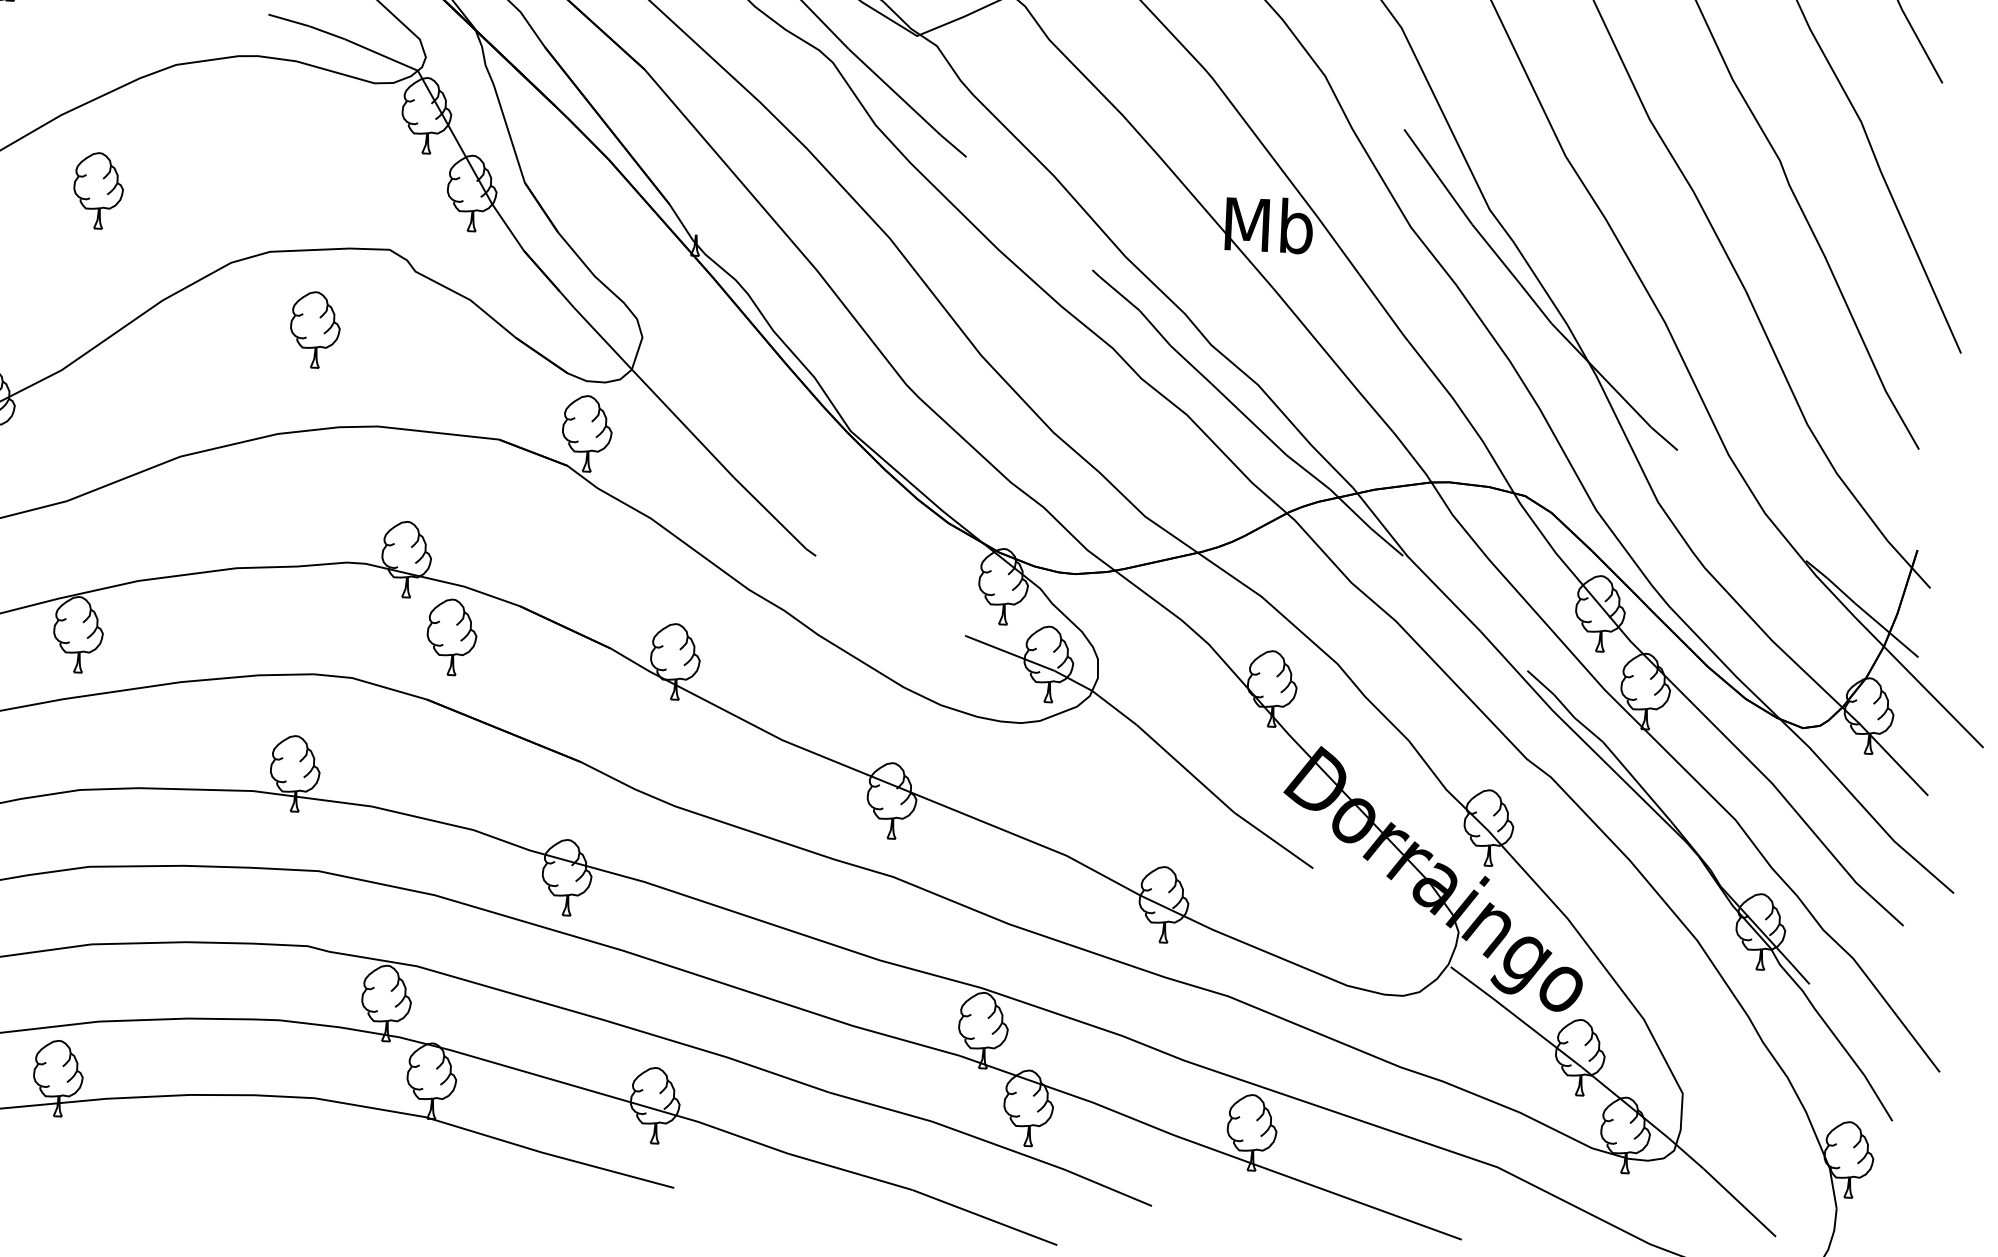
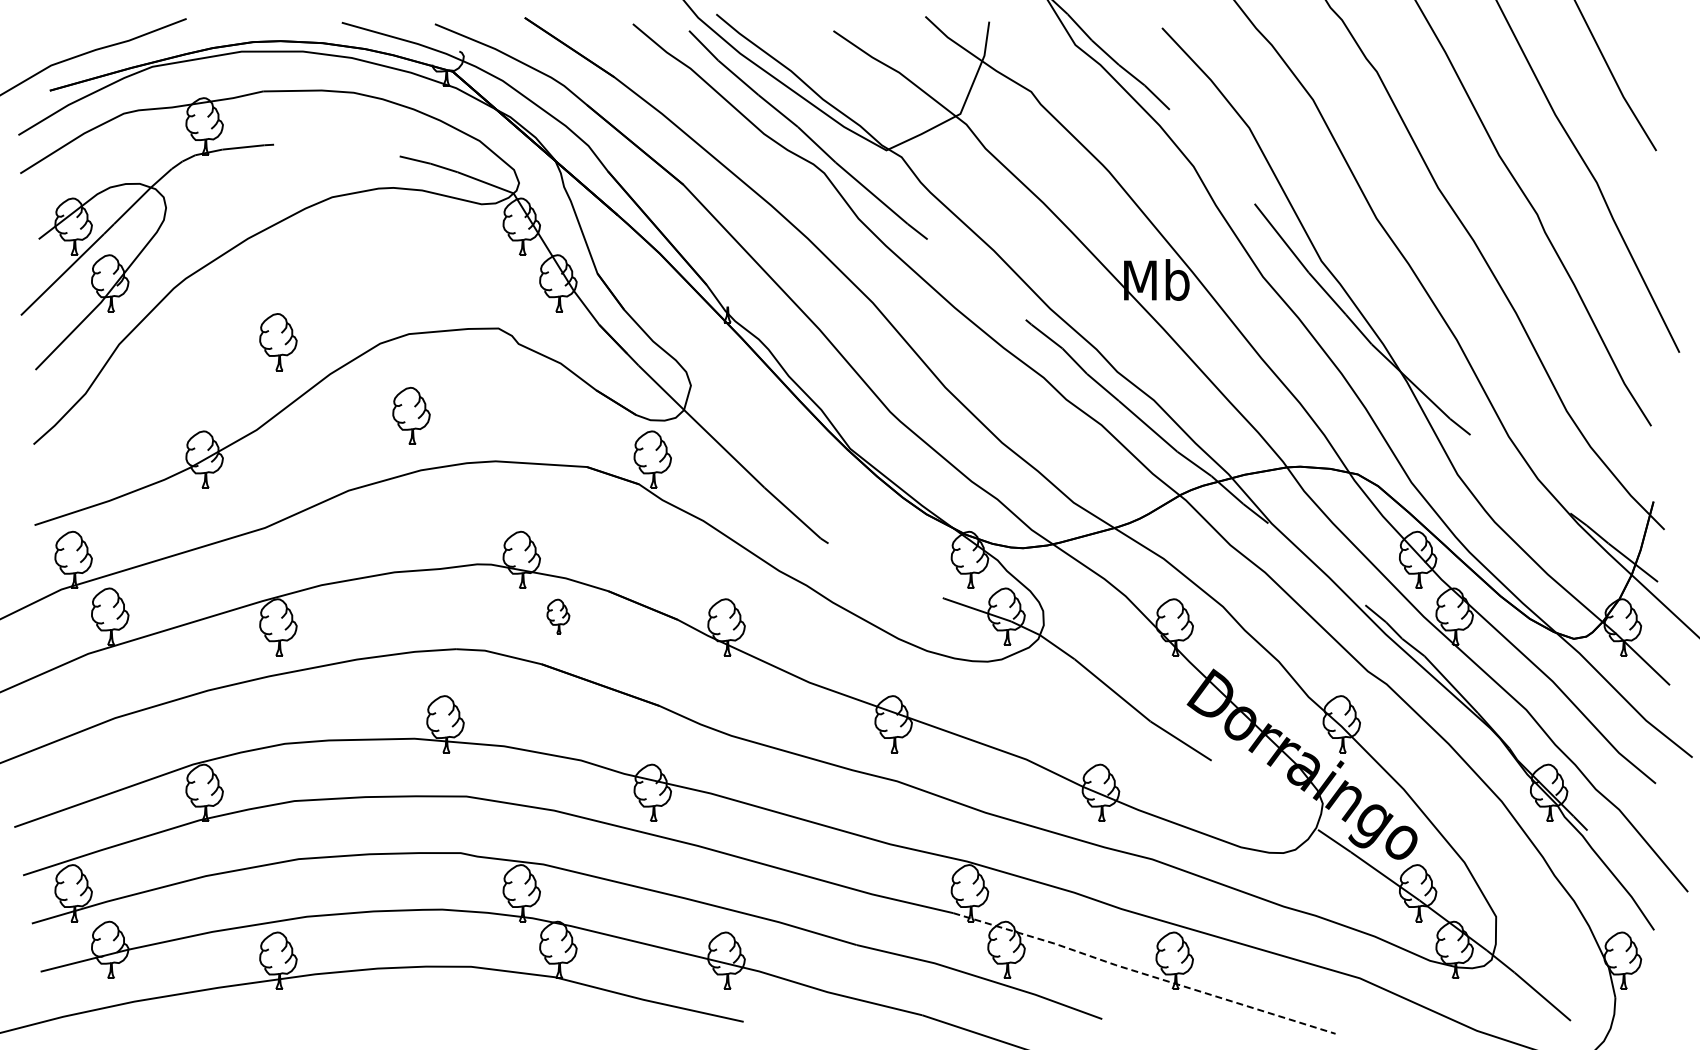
part: (98, 191) -> (278, 342), moved
part: (315, 329) -> (411, 415), moved
part: (452, 636) -> (558, 616), size x0.6
line: (1209, 1147) -> (1143, 973), solid -> dashed

